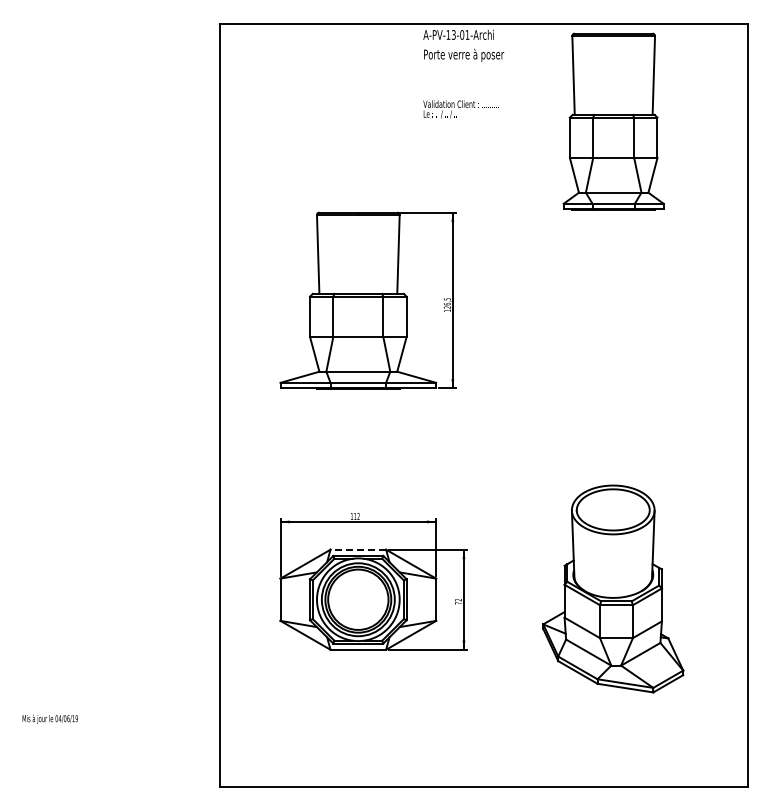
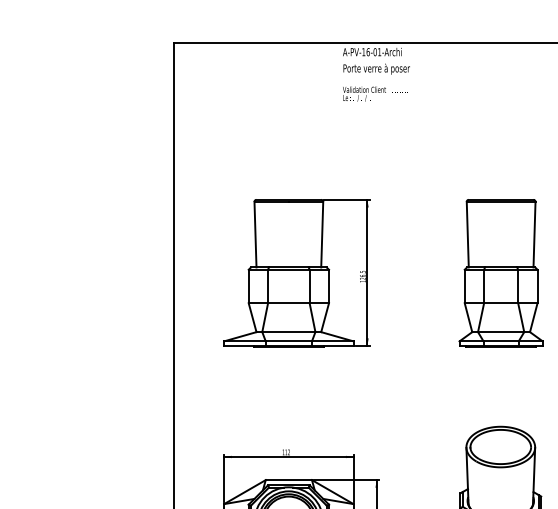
text: (453, 34) -> (367, 51), A-PV-13-01-Archi -> A-PV-16-01-Archi
text: (460, 109) -> (373, 94), moved
part: (613, 121) -> (500, 272), moved
line: (358, 549) -> (289, 479), dashed -> solid

